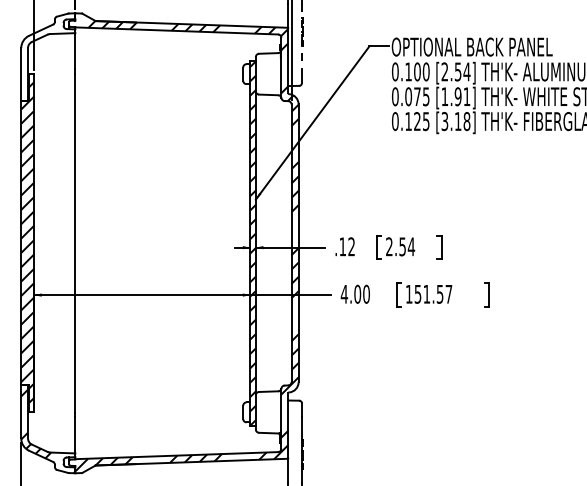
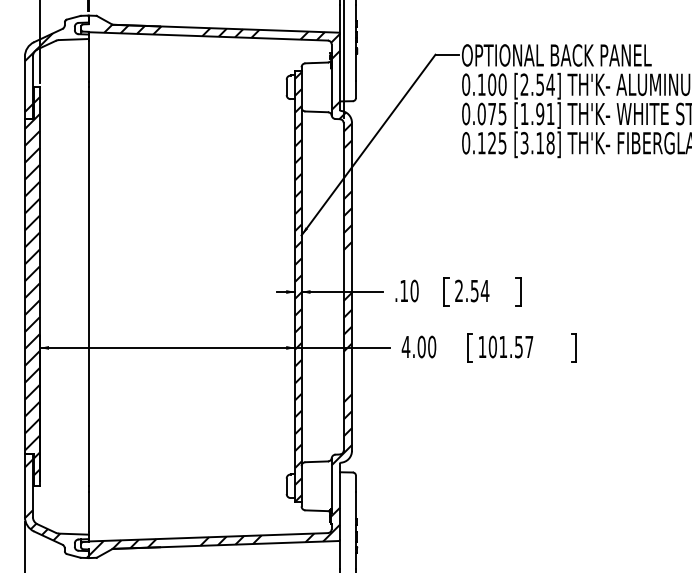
line: (301, 36) -> (355, 42), dashed -> solid
hatch: (38, 55) -> (45, 65), added
text: (351, 246) -> (414, 290), .12 -> .10
text: (417, 293) -> (492, 346), 151.57 -> 101.57

